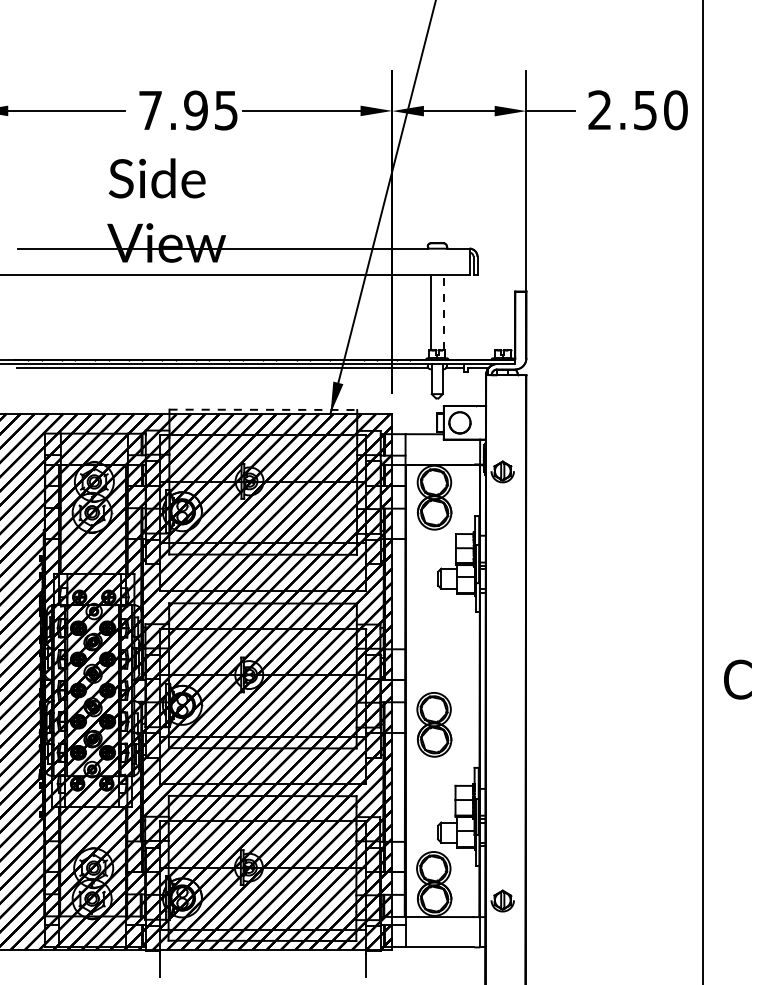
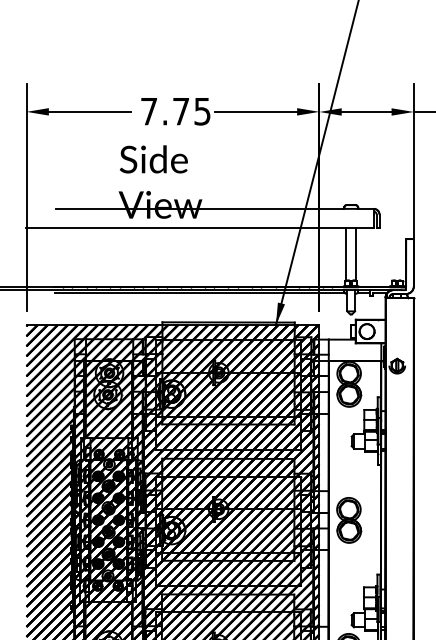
text: (195, 110) -> (180, 111), 7.95 -> 7.75
line: (443, 312) -> (355, 253), dashed -> solid
line: (263, 409) -> (228, 322), dashed -> solid
part: (434, 724) -> (349, 520), moved

